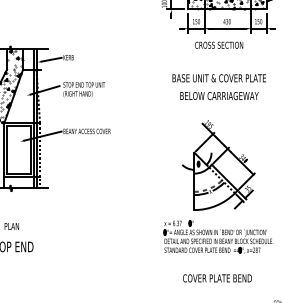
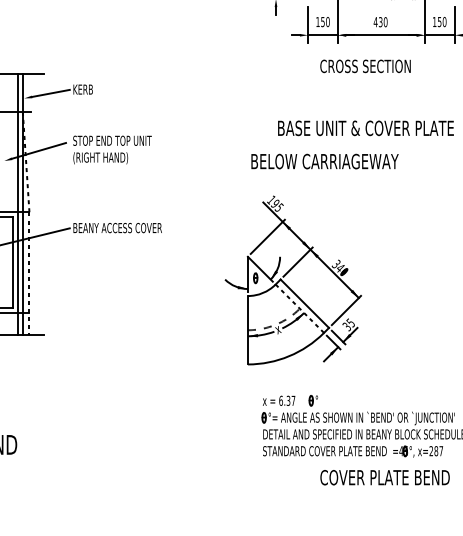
text: (219, 96) -> (325, 162), moved
part: (218, 165) -> (293, 280), moved
text: (217, 278) -> (385, 477), moved

